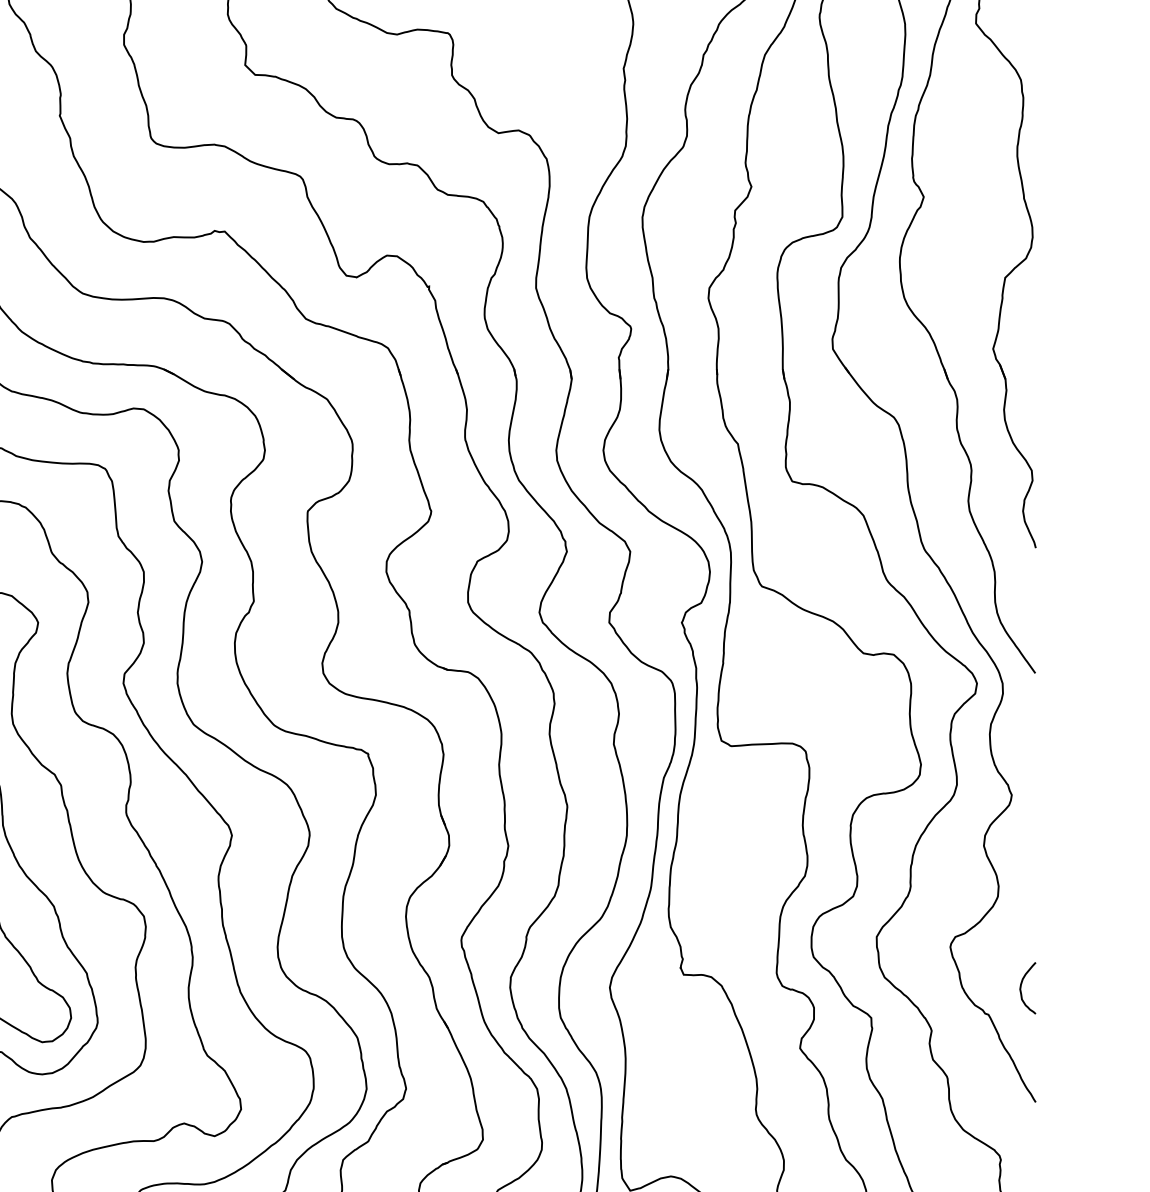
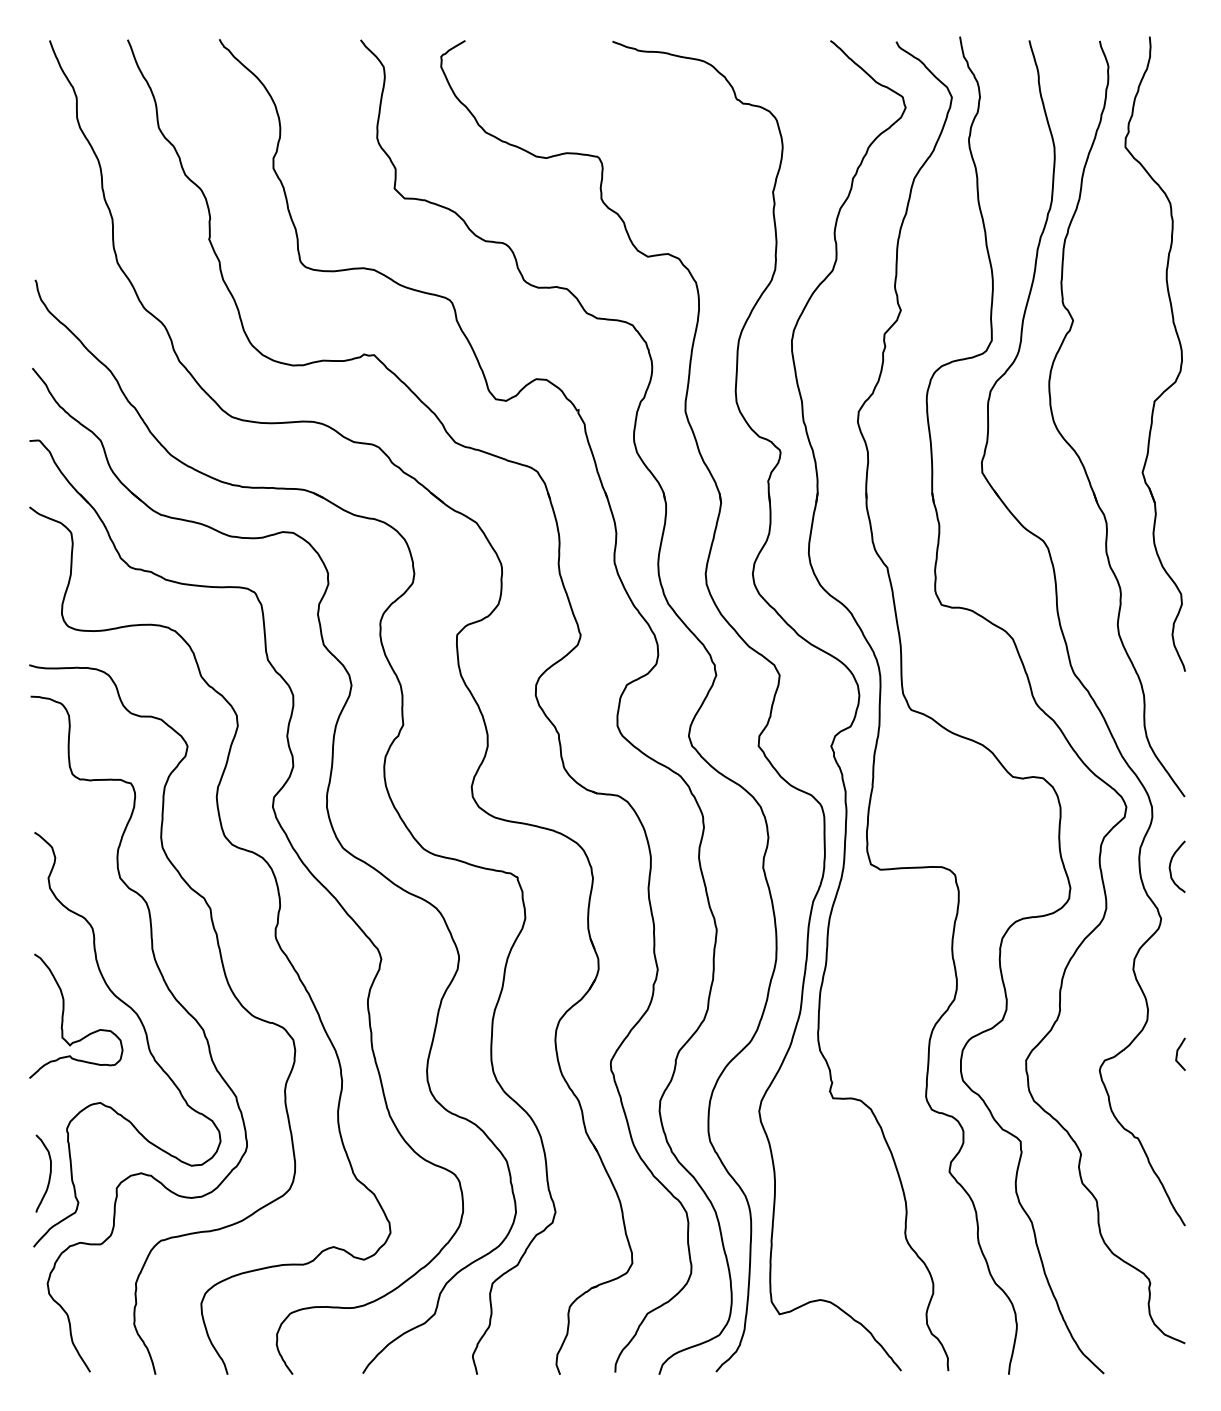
line: (1029, 928) -> (1178, 1052), added
curve: (1022, 985) -> (1171, 864), moved

